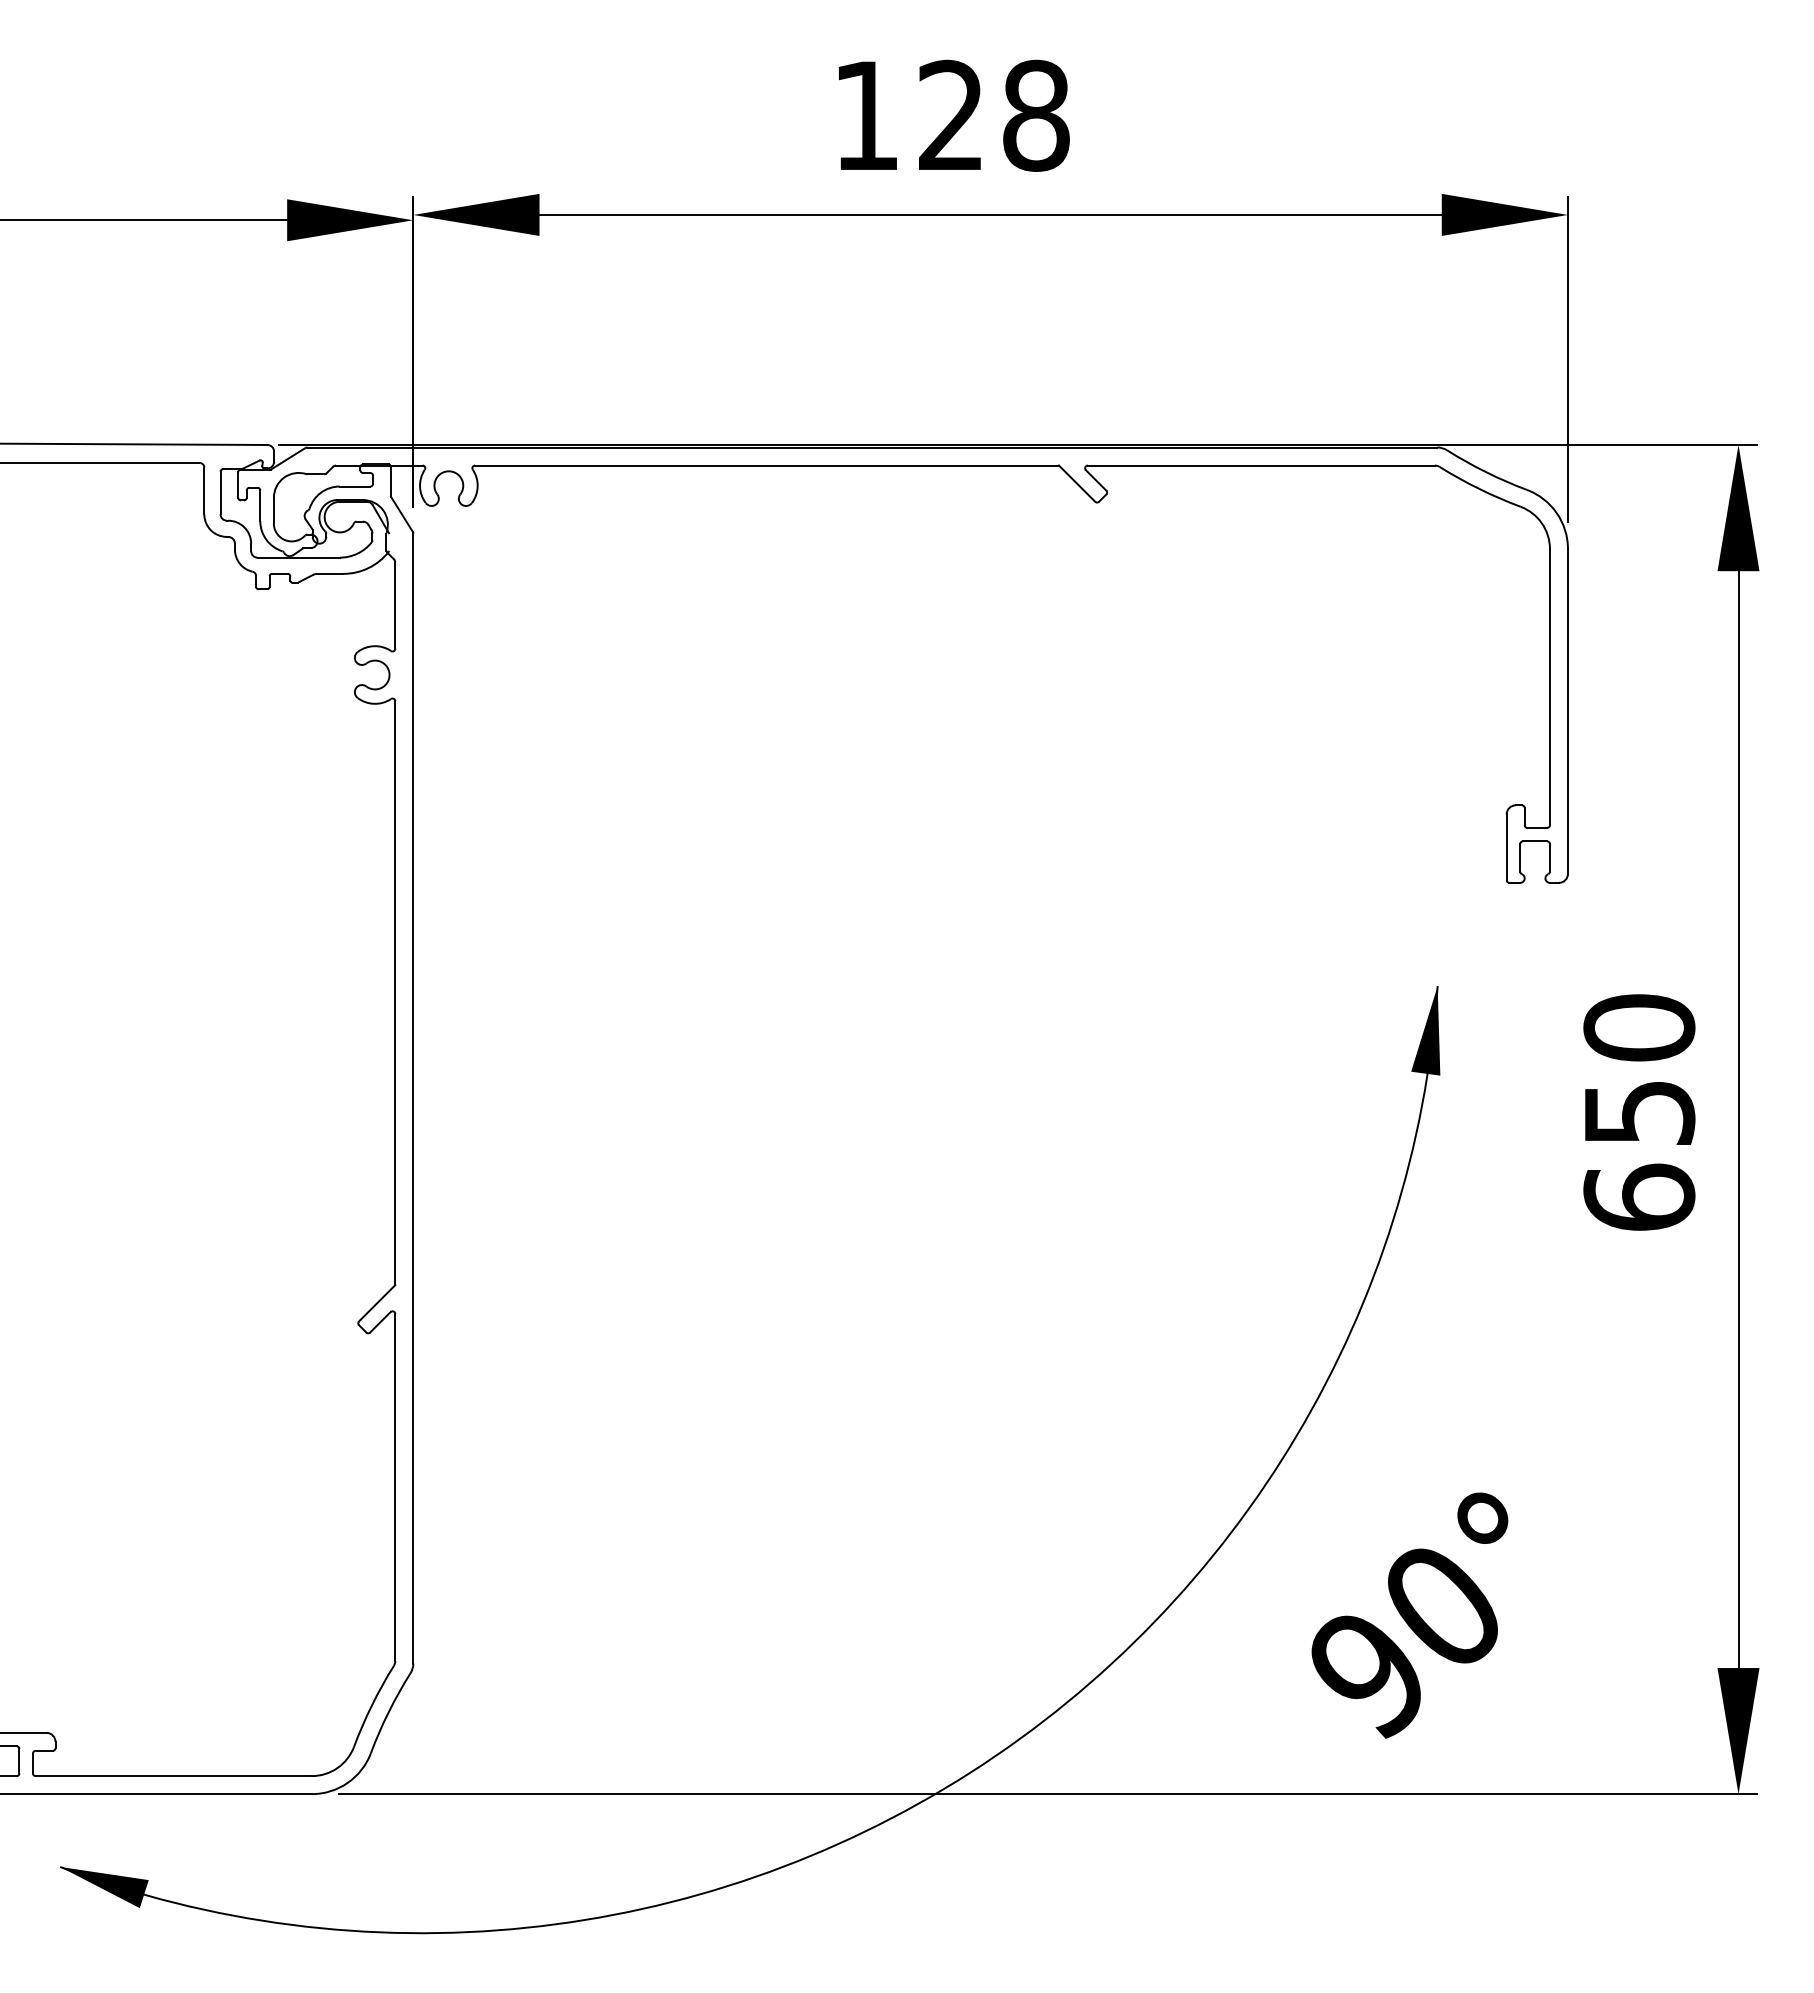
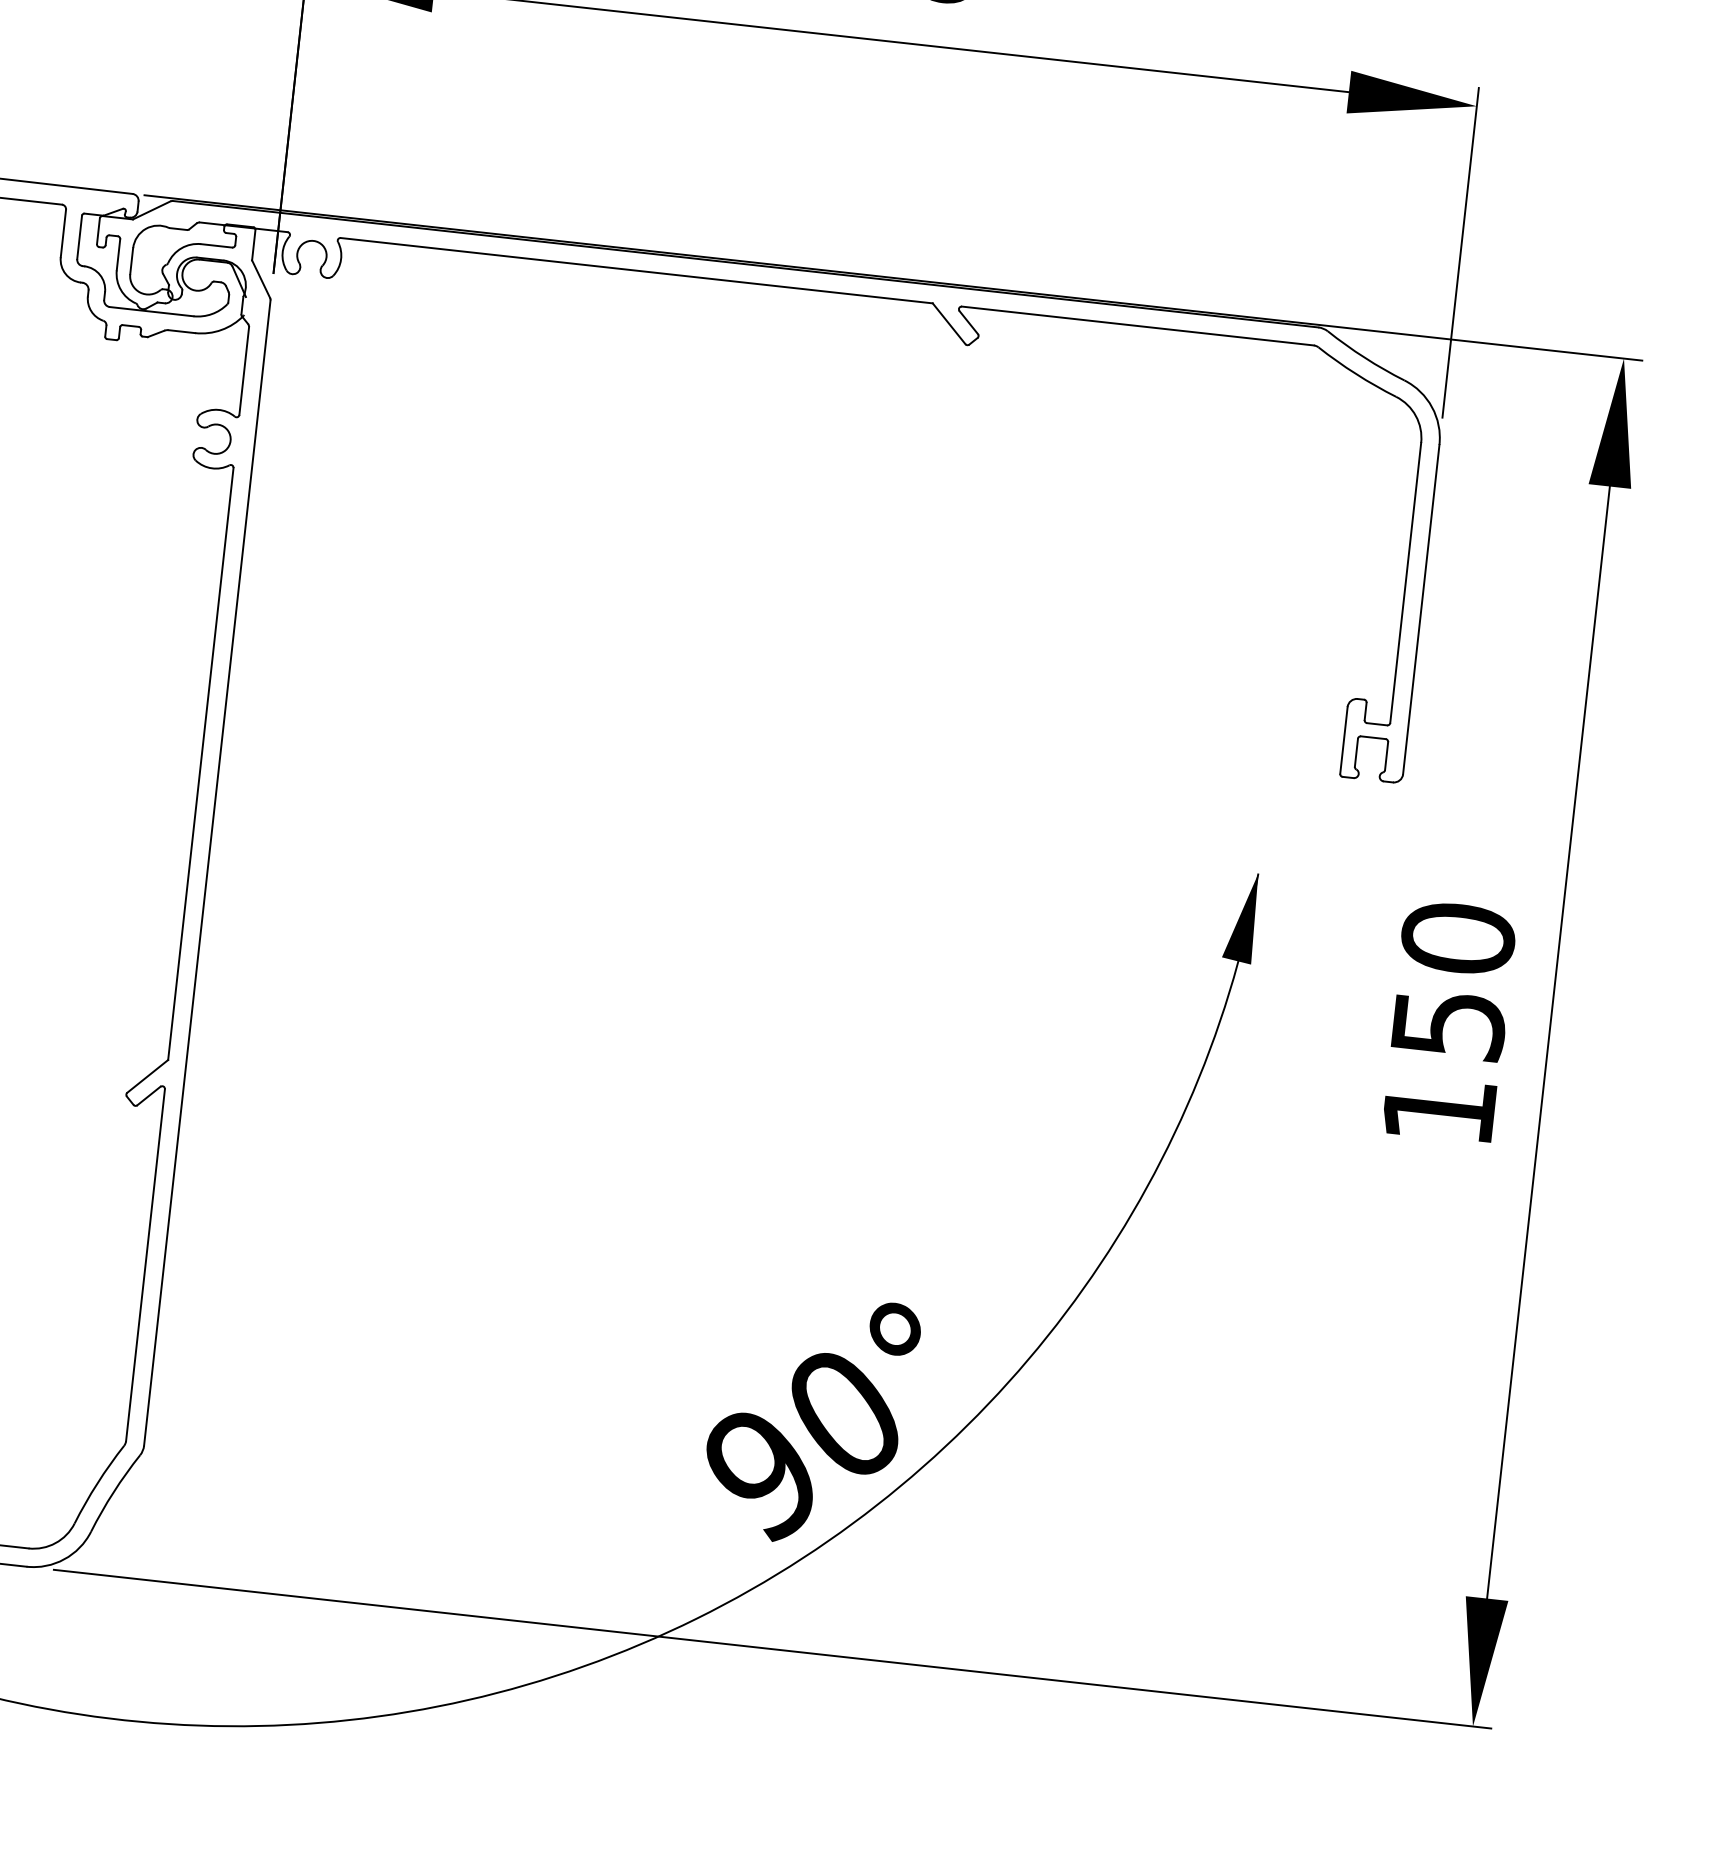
text: (1639, 1196) -> (1439, 1109), 650 -> 150
text: (1409, 1615) -> (810, 1419), moved

